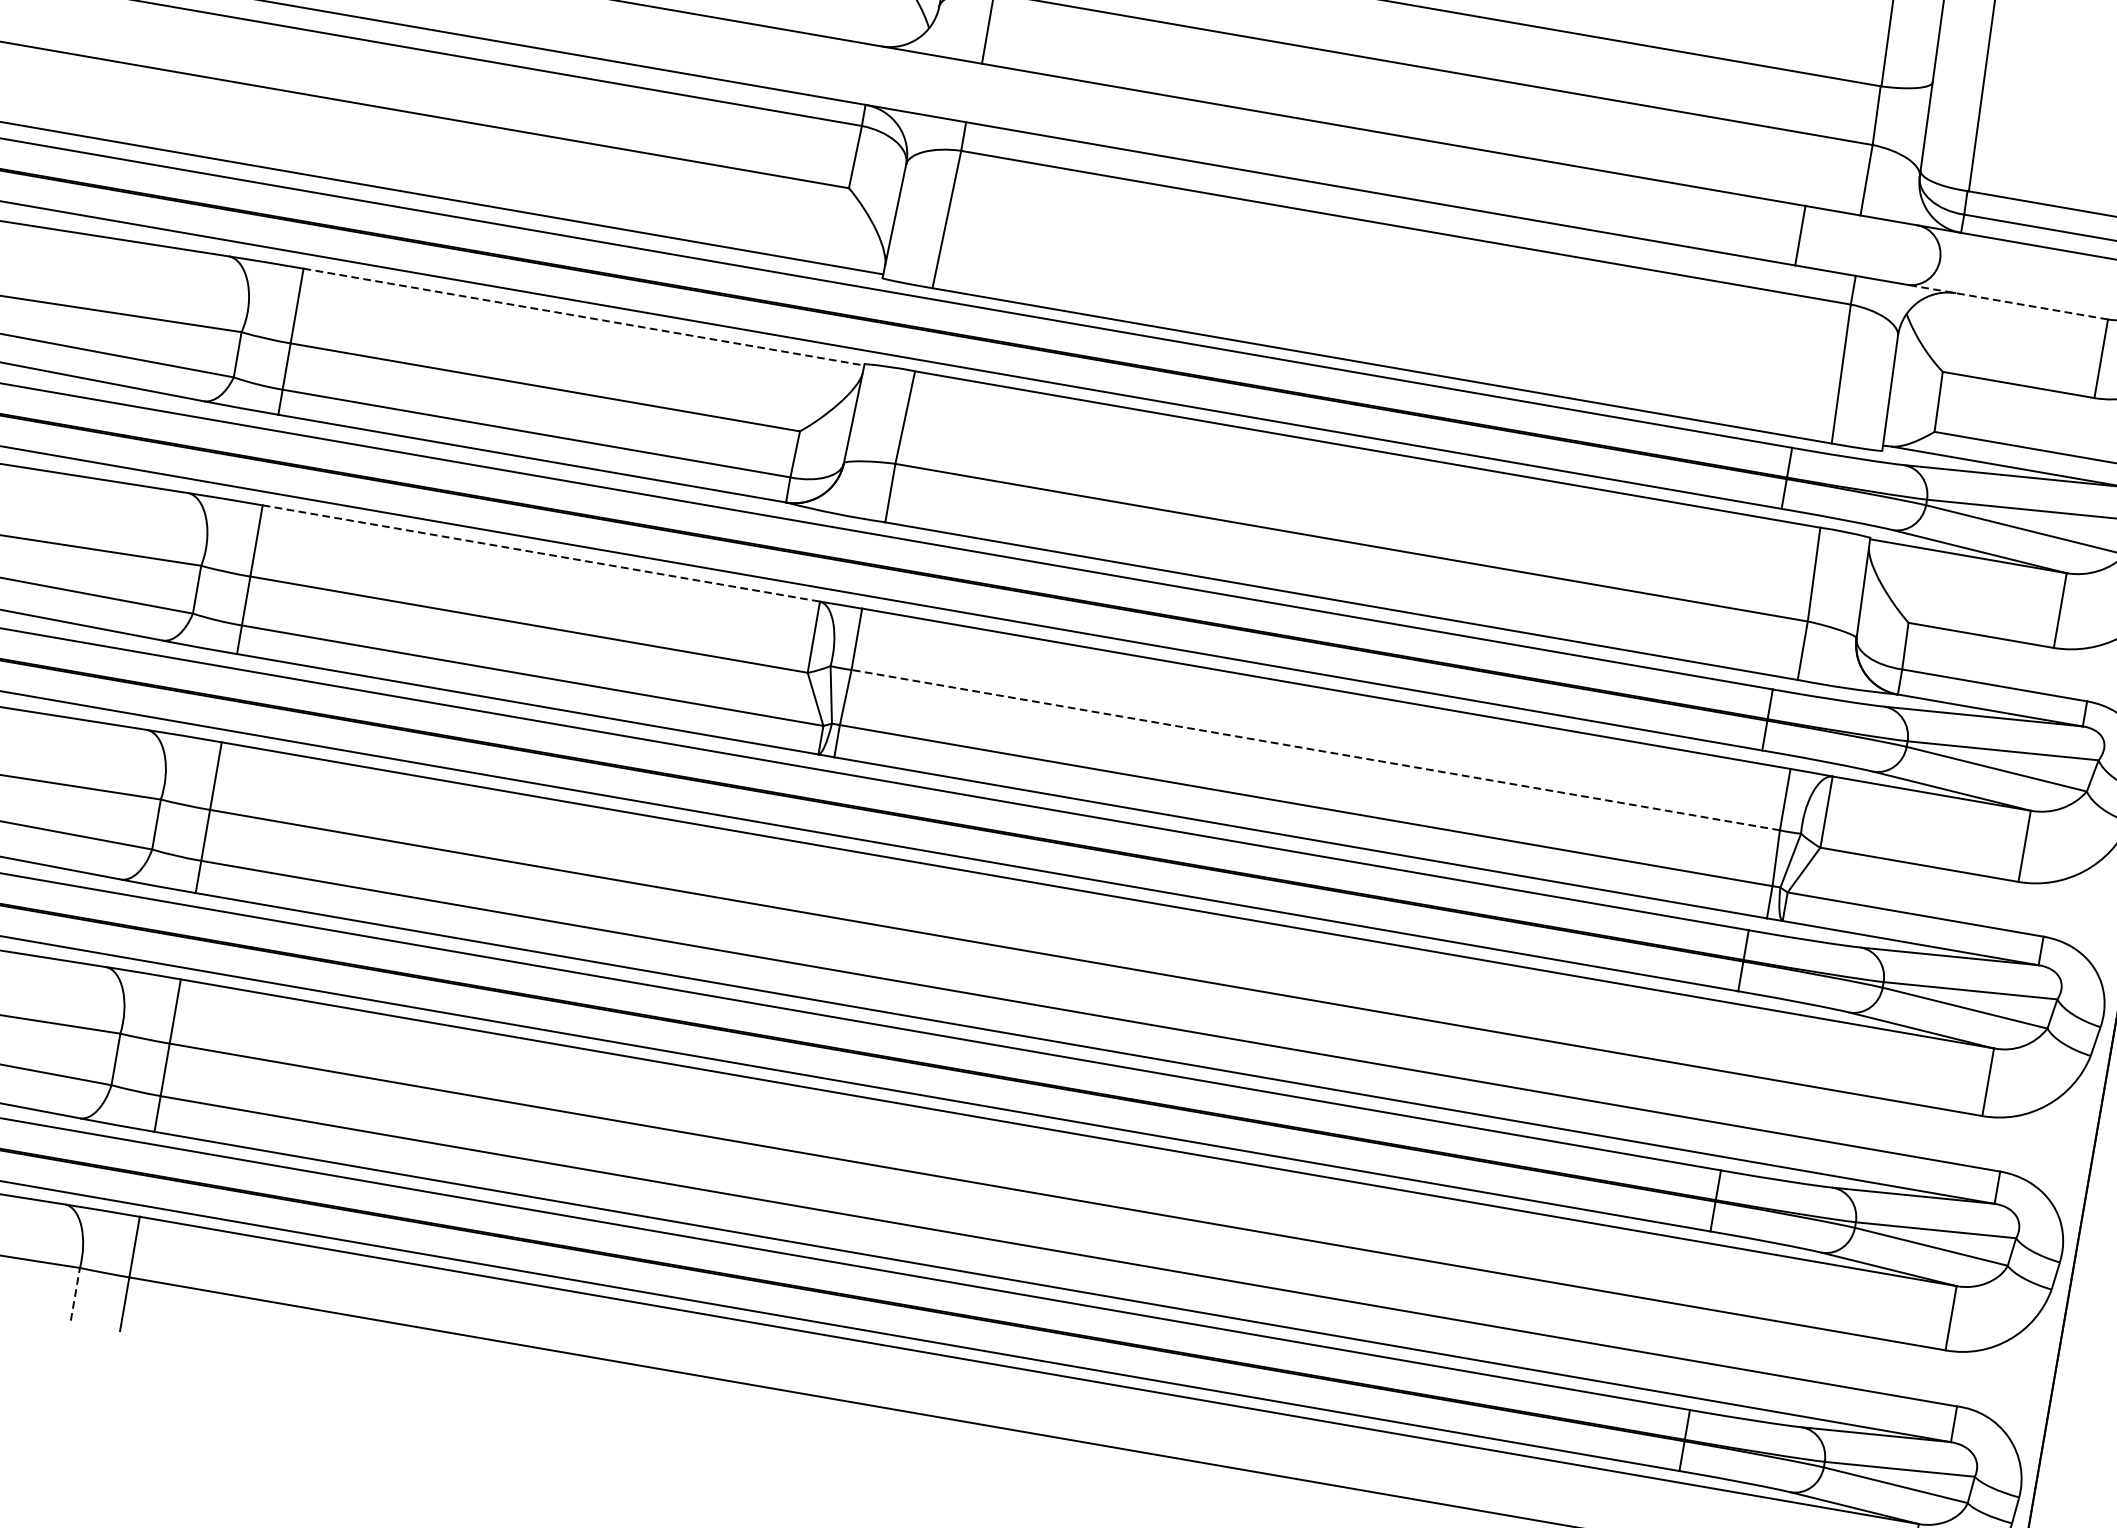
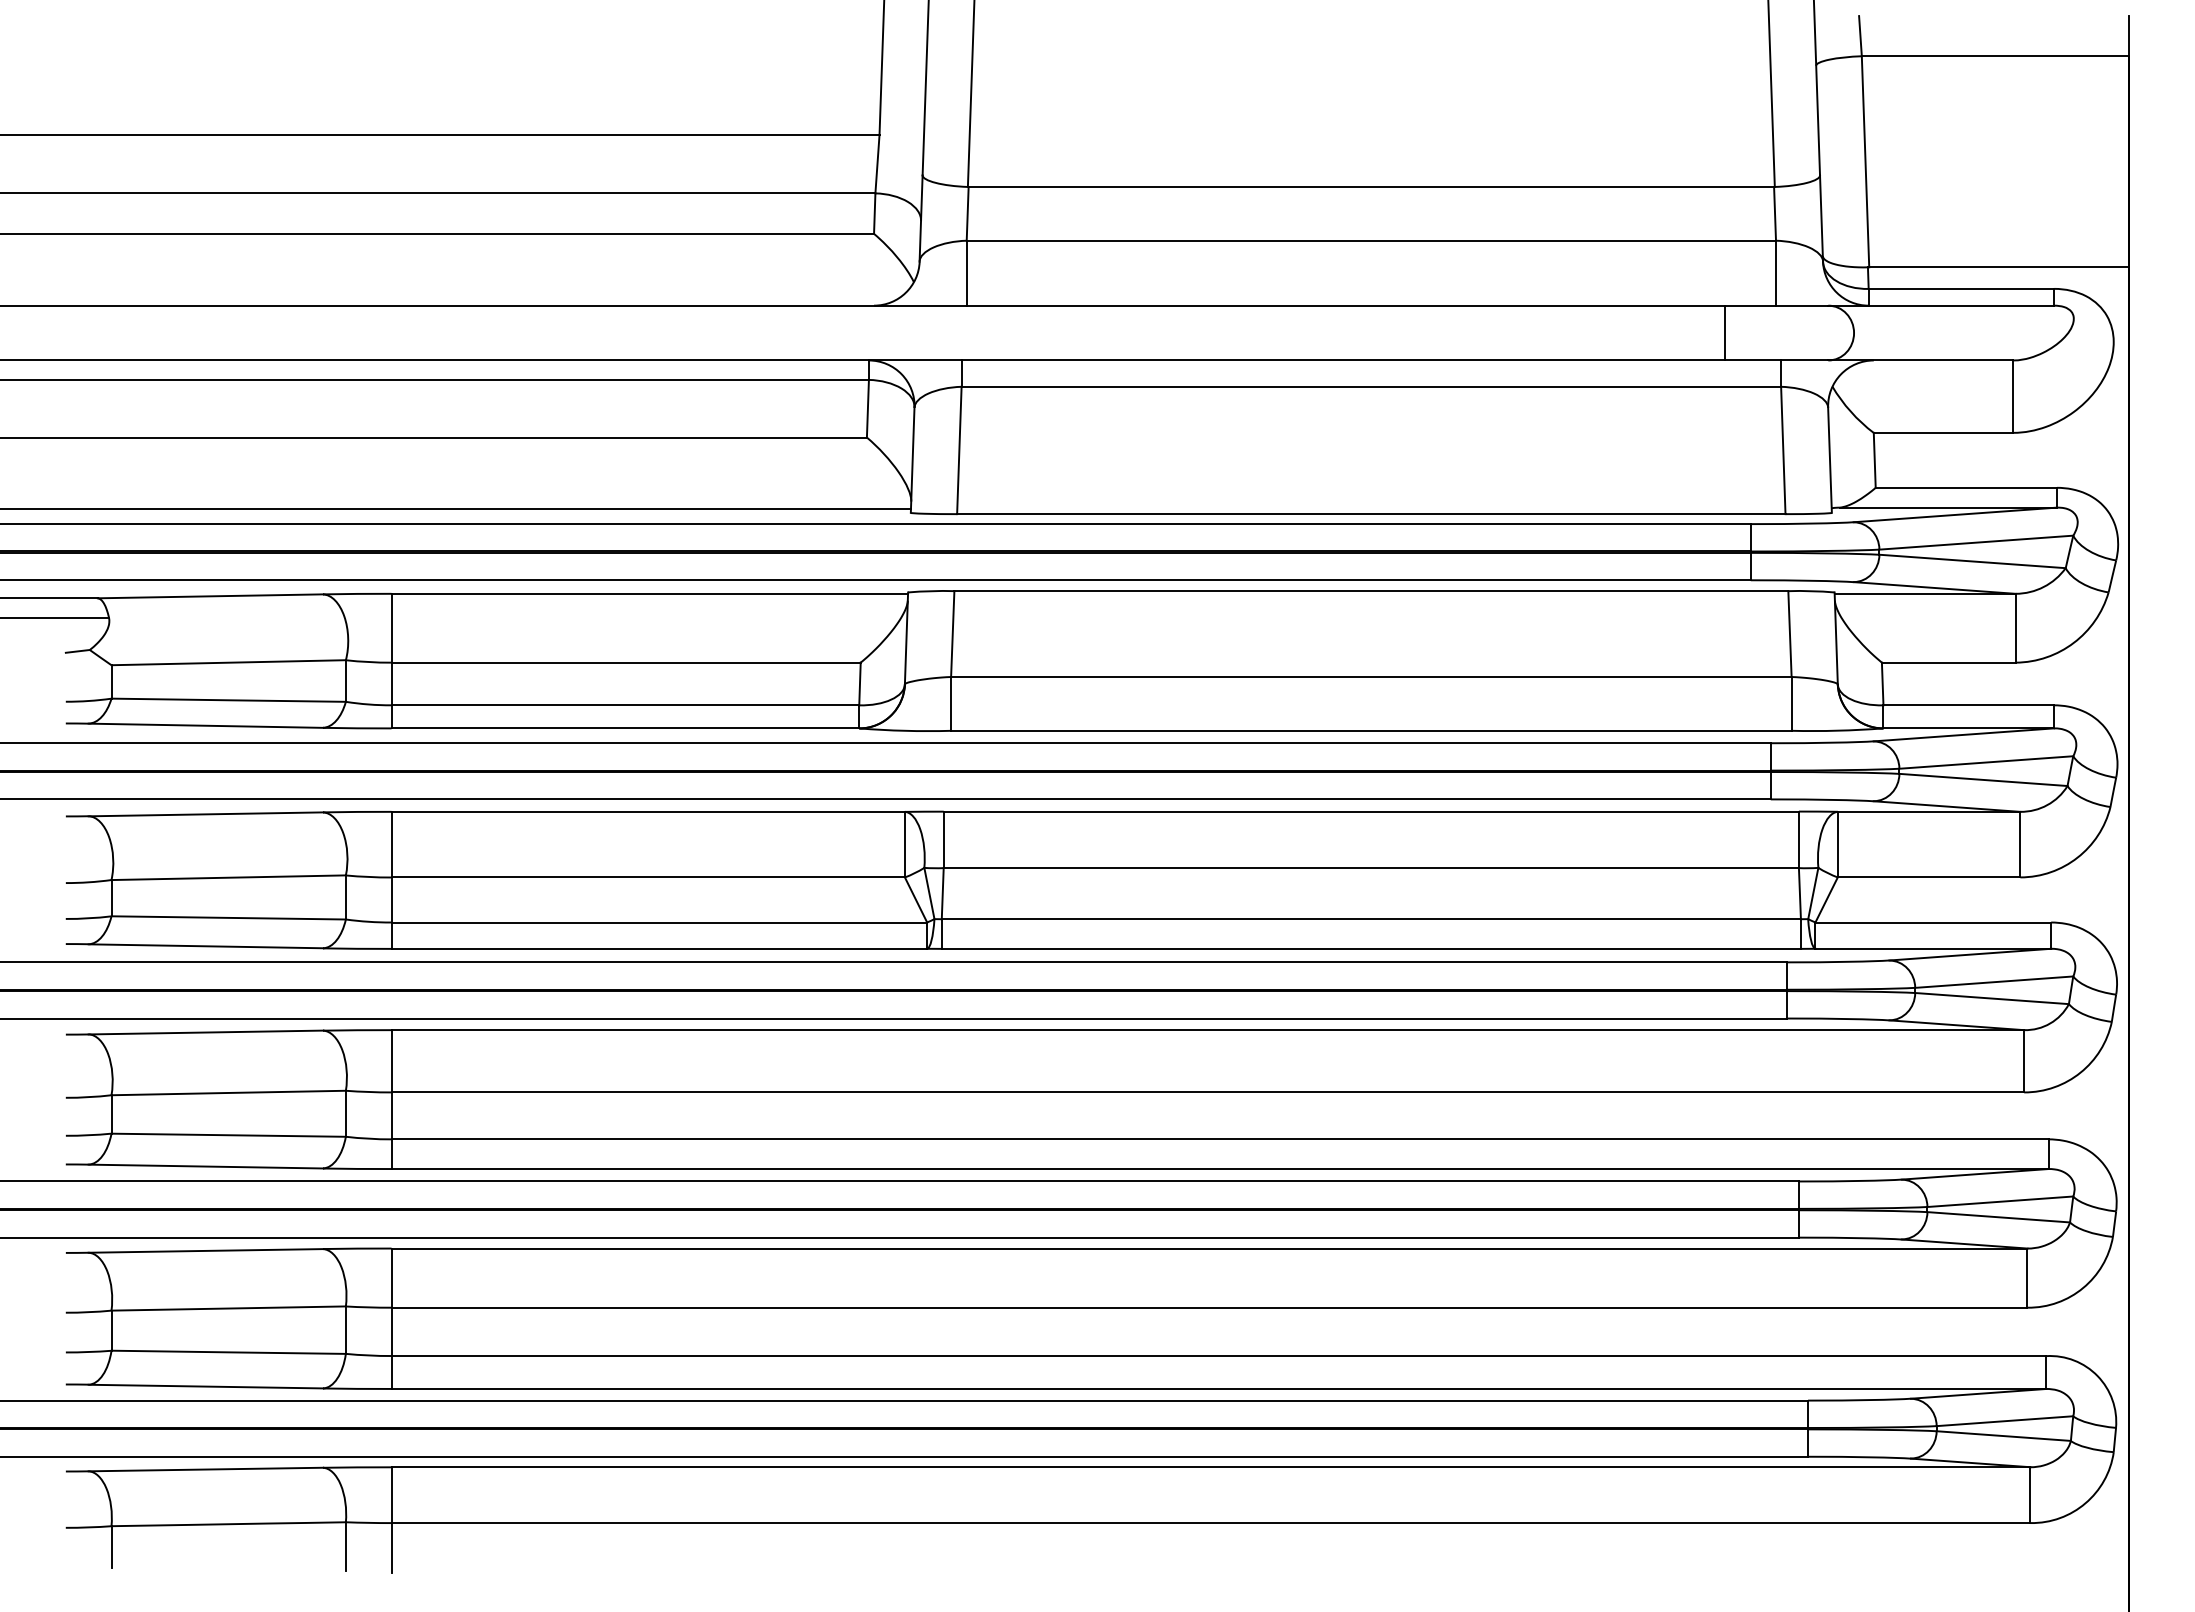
line: (2007, 302) -> (1920, 360), dashed -> solid
line: (584, 316) -> (650, 593), dashed -> solid
line: (541, 553) -> (648, 811), dashed -> solid
line: (1315, 750) -> (1371, 868), dashed -> solid
line: (74, 1294) -> (345, 1546), dashed -> solid

